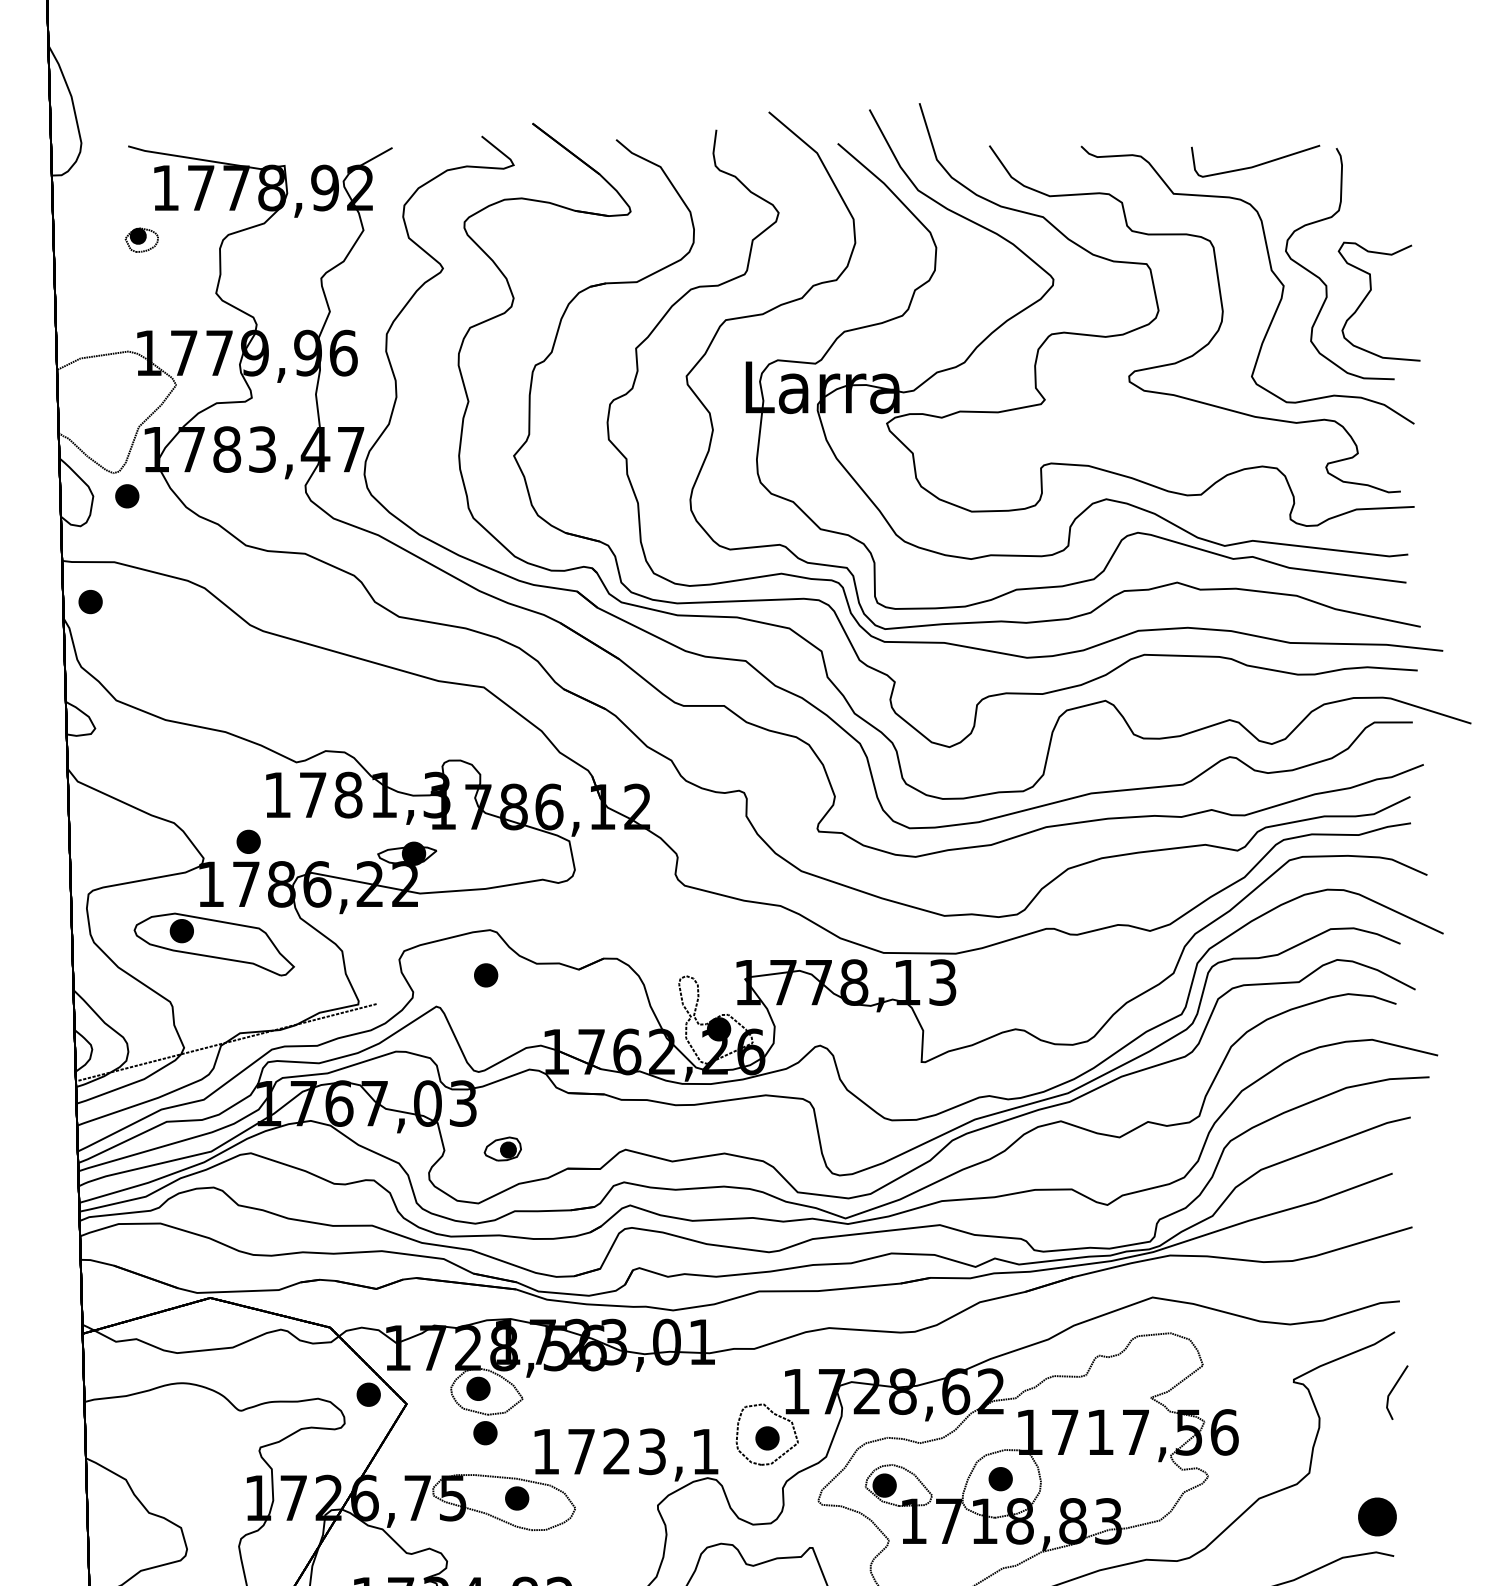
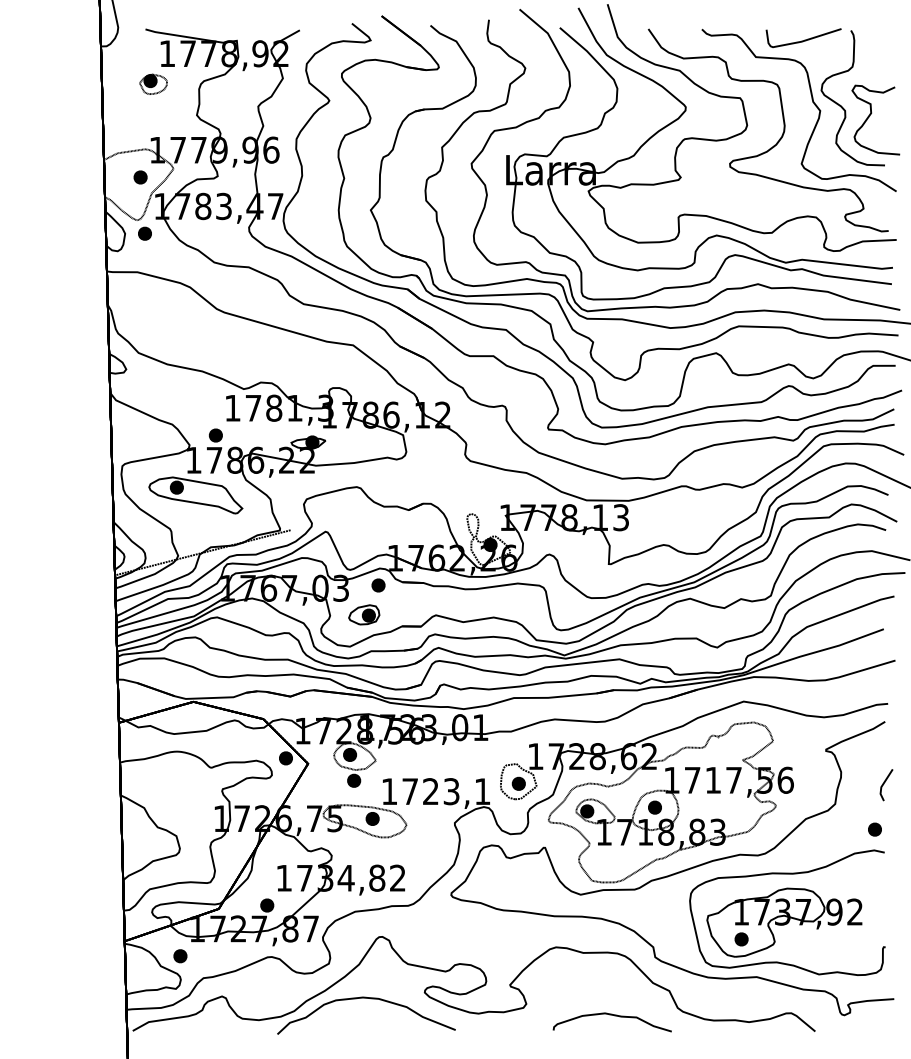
part: (141, 238) -> (153, 83), size x1.43
part: (90, 602) -> (140, 177), moved
part: (486, 975) -> (378, 585), moved
part: (503, 1148) -> (364, 614), size x1.43
line: (1393, 1391) -> (884, 784), moved
part: (1376, 1516) -> (874, 829), size x0.62

